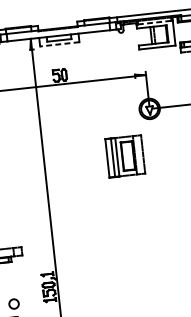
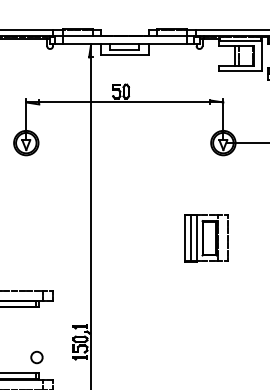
line: (154, 22) -> (240, 41), dashed -> solid
line: (59, 44) -> (124, 54), dashed -> solid
part: (125, 156) -> (206, 238), moved

